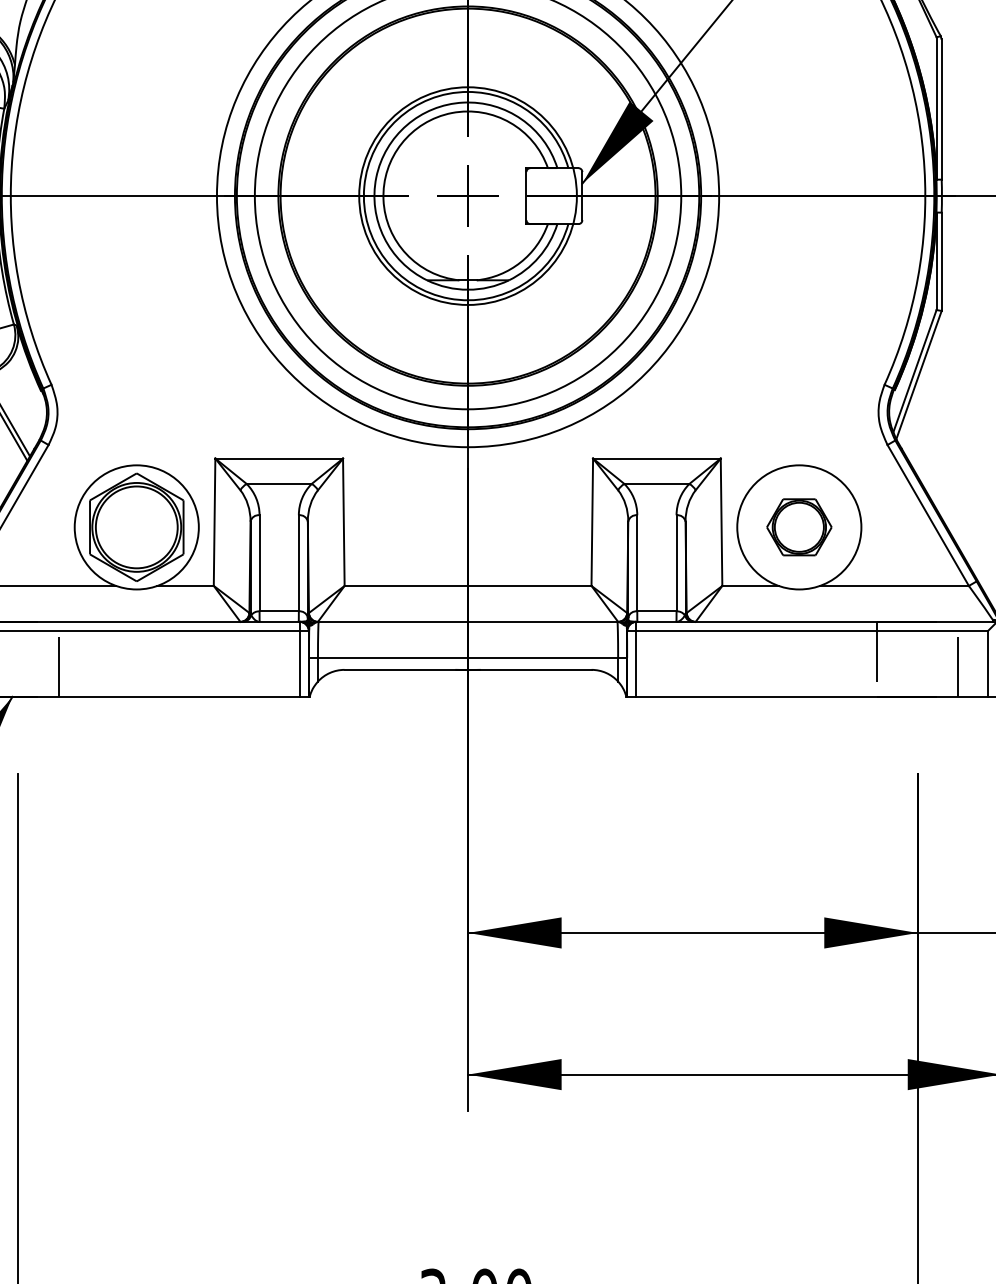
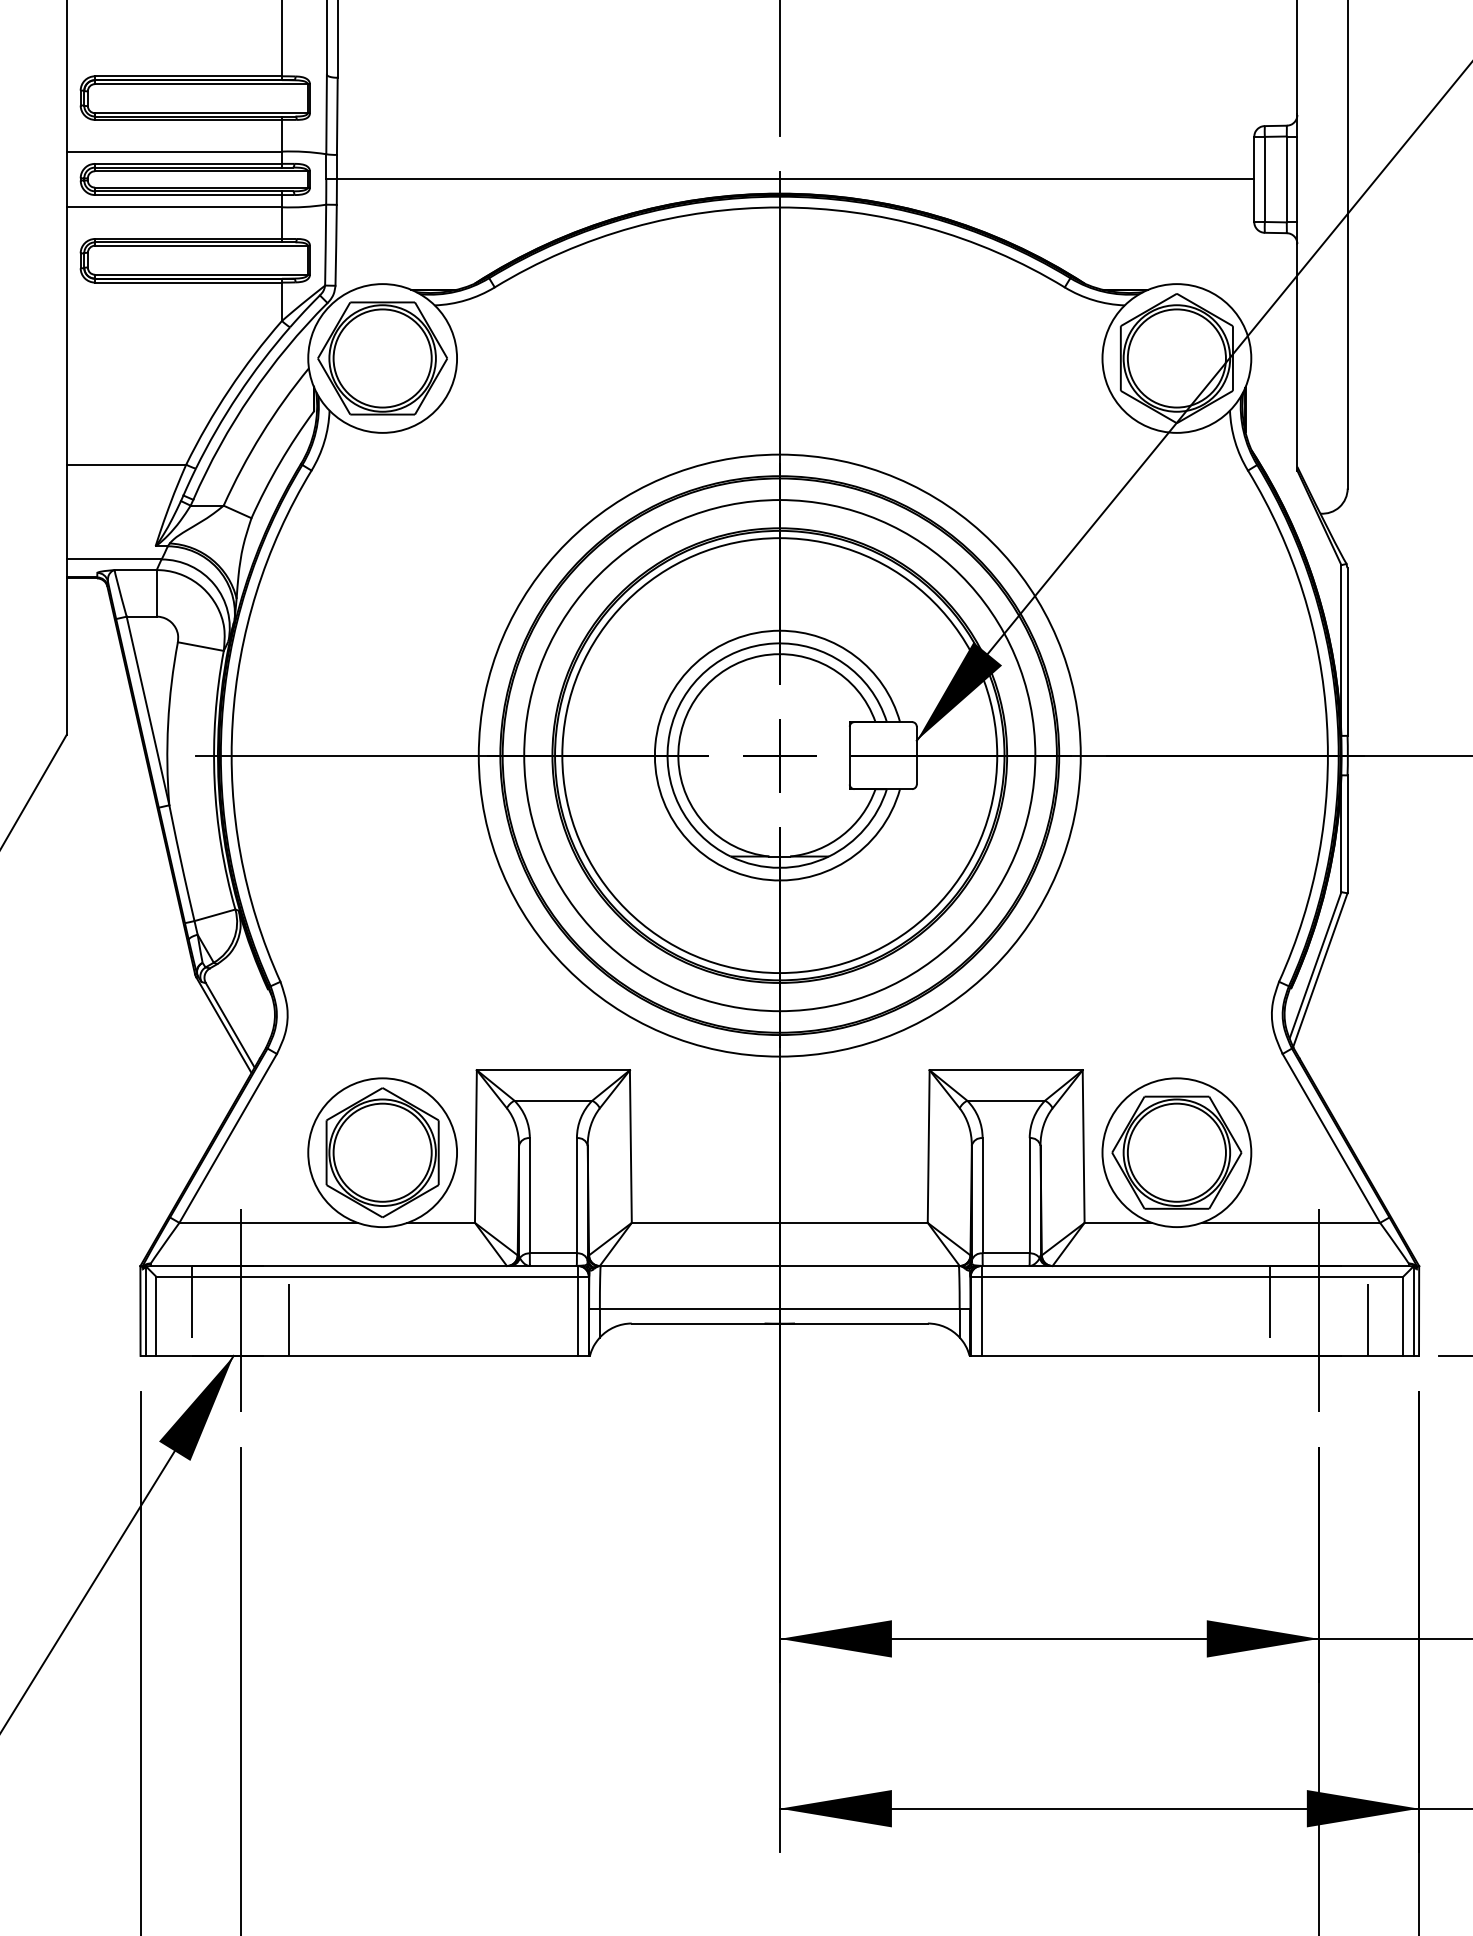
circle: (467, 196) -> (779, 755), size x1.67
part: (799, 527) -> (1176, 1152), size x1.67
line: (18, 659) -> (240, 1310), added
line: (917, 659) -> (1318, 1310), added

